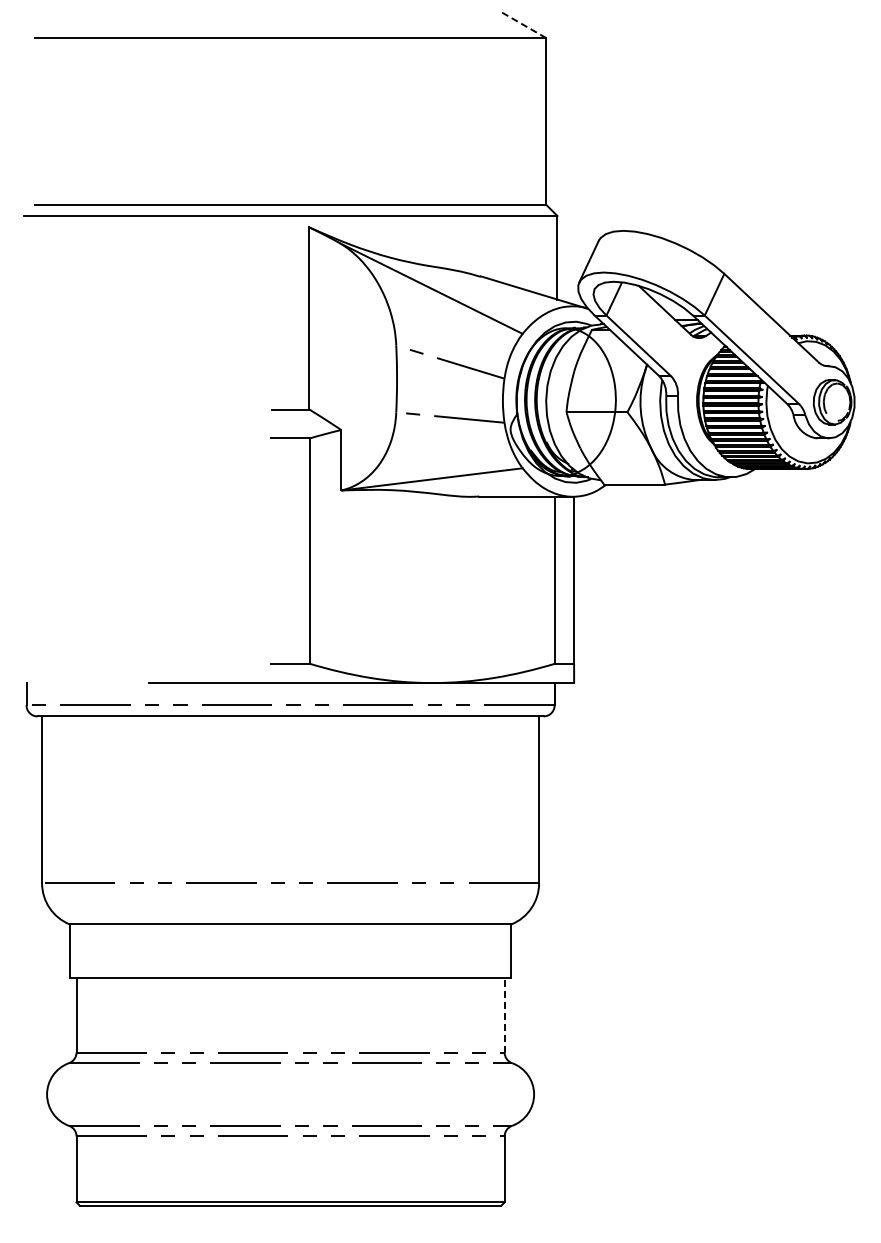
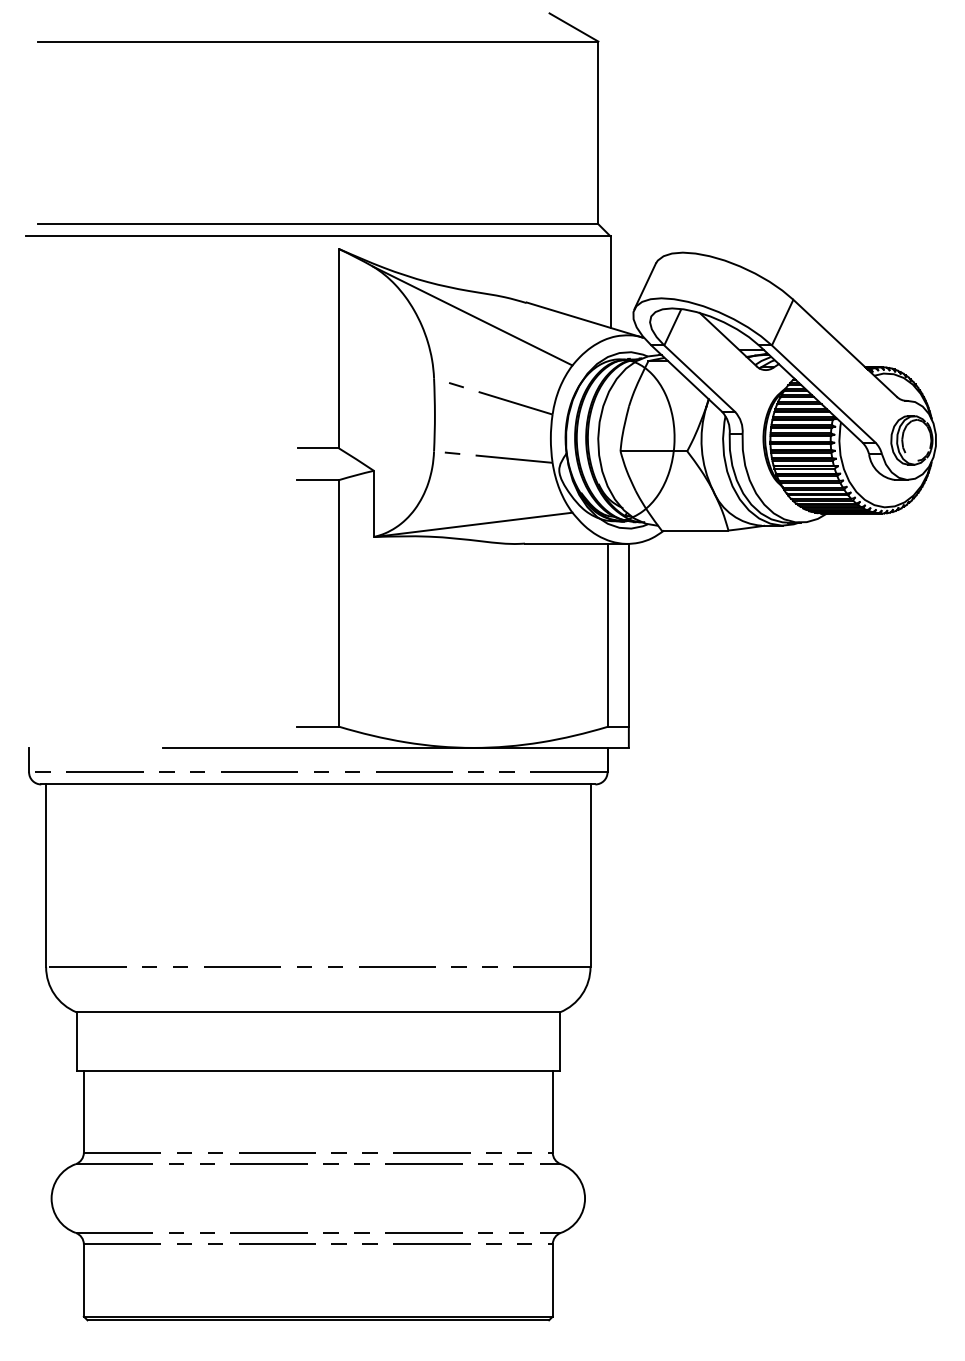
line: (524, 25) -> (574, 27), dashed -> solid
line: (504, 1014) -> (552, 1110), dashed -> solid

